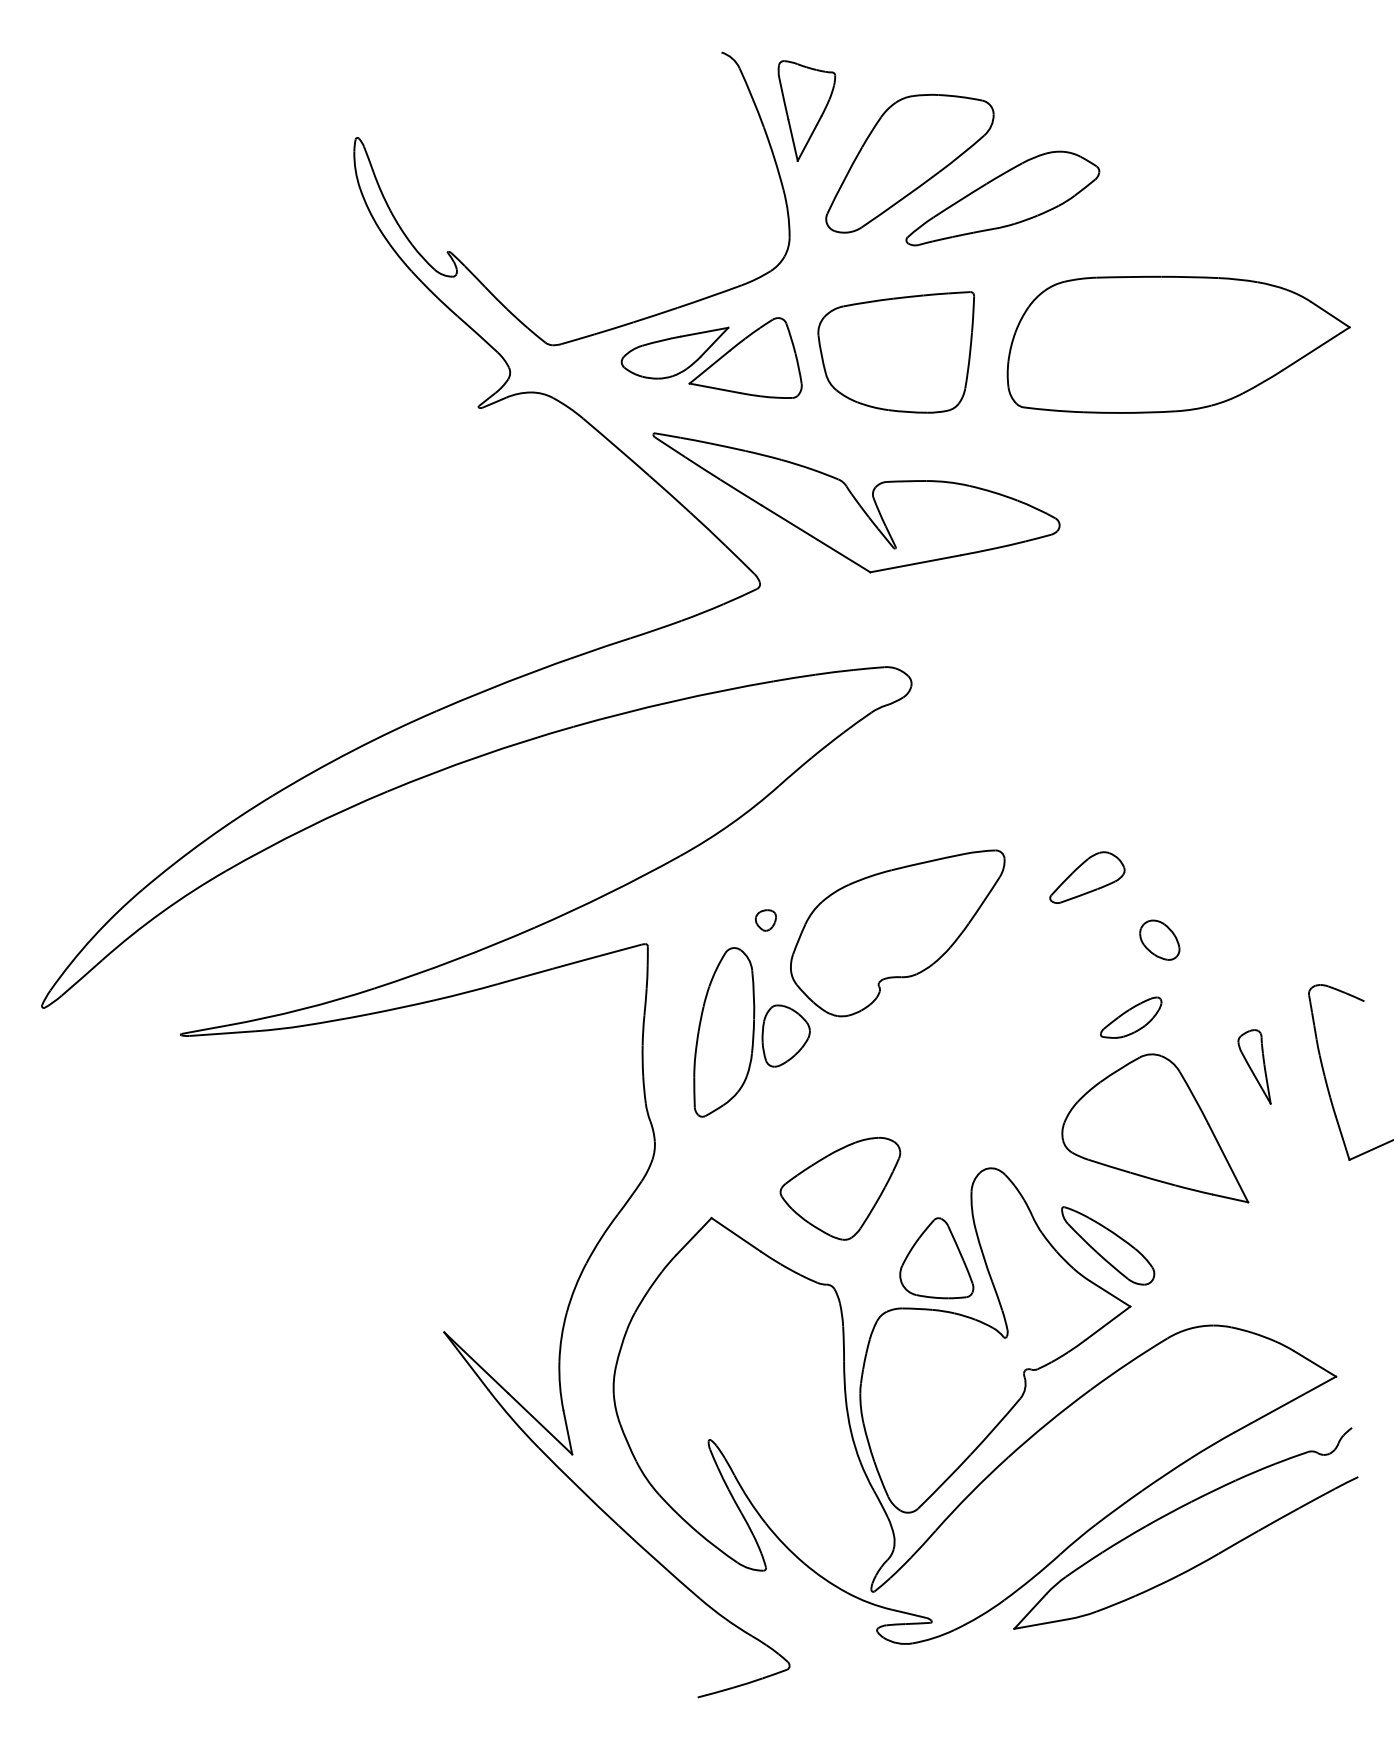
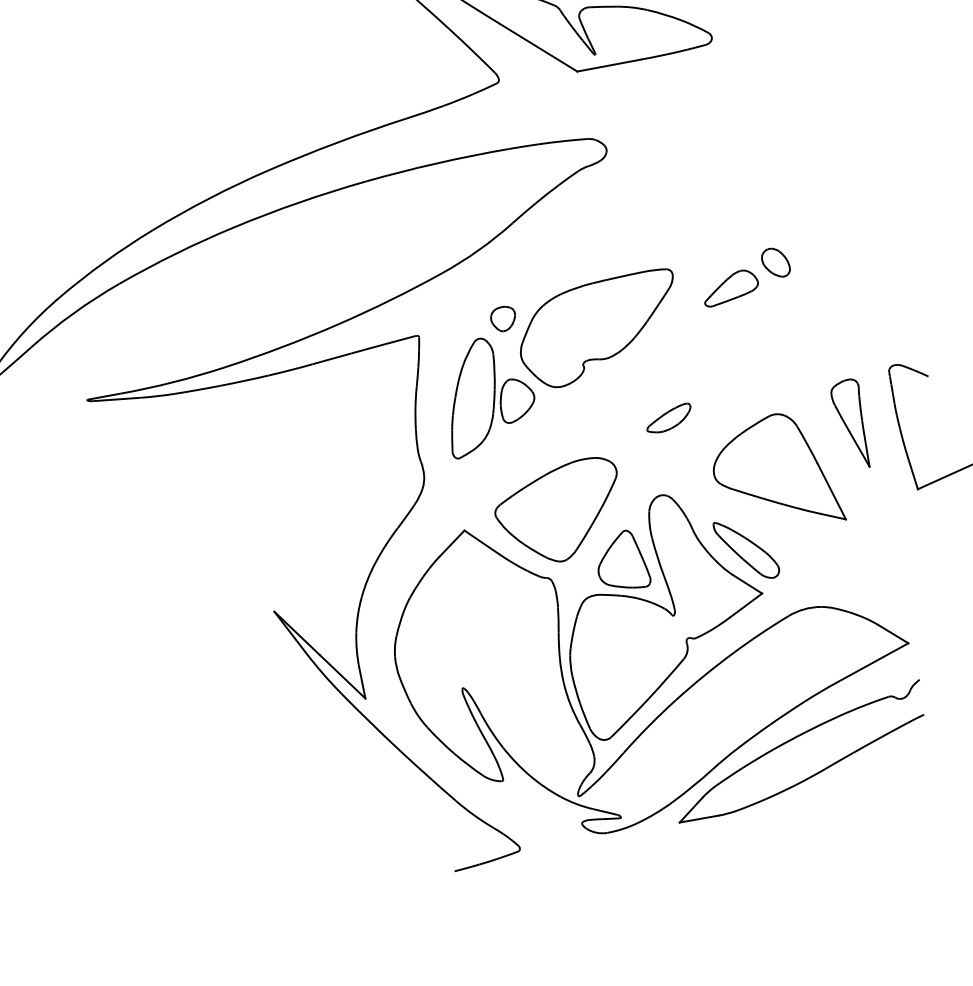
part: (765, 920) -> (502, 319), size x1.67
part: (1159, 939) -> (775, 262), moved
part: (1131, 1017) -> (669, 417), moved
part: (1254, 1066) -> (850, 422), size x1.67
part: (840, 1188) -> (556, 509), size x1.43

